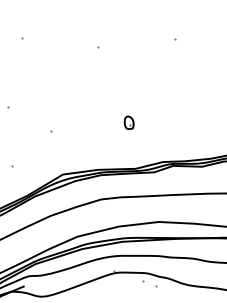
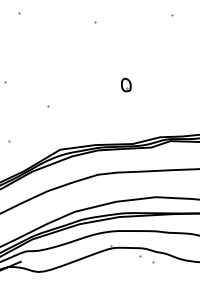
part: (128, 122) -> (125, 84), moved

